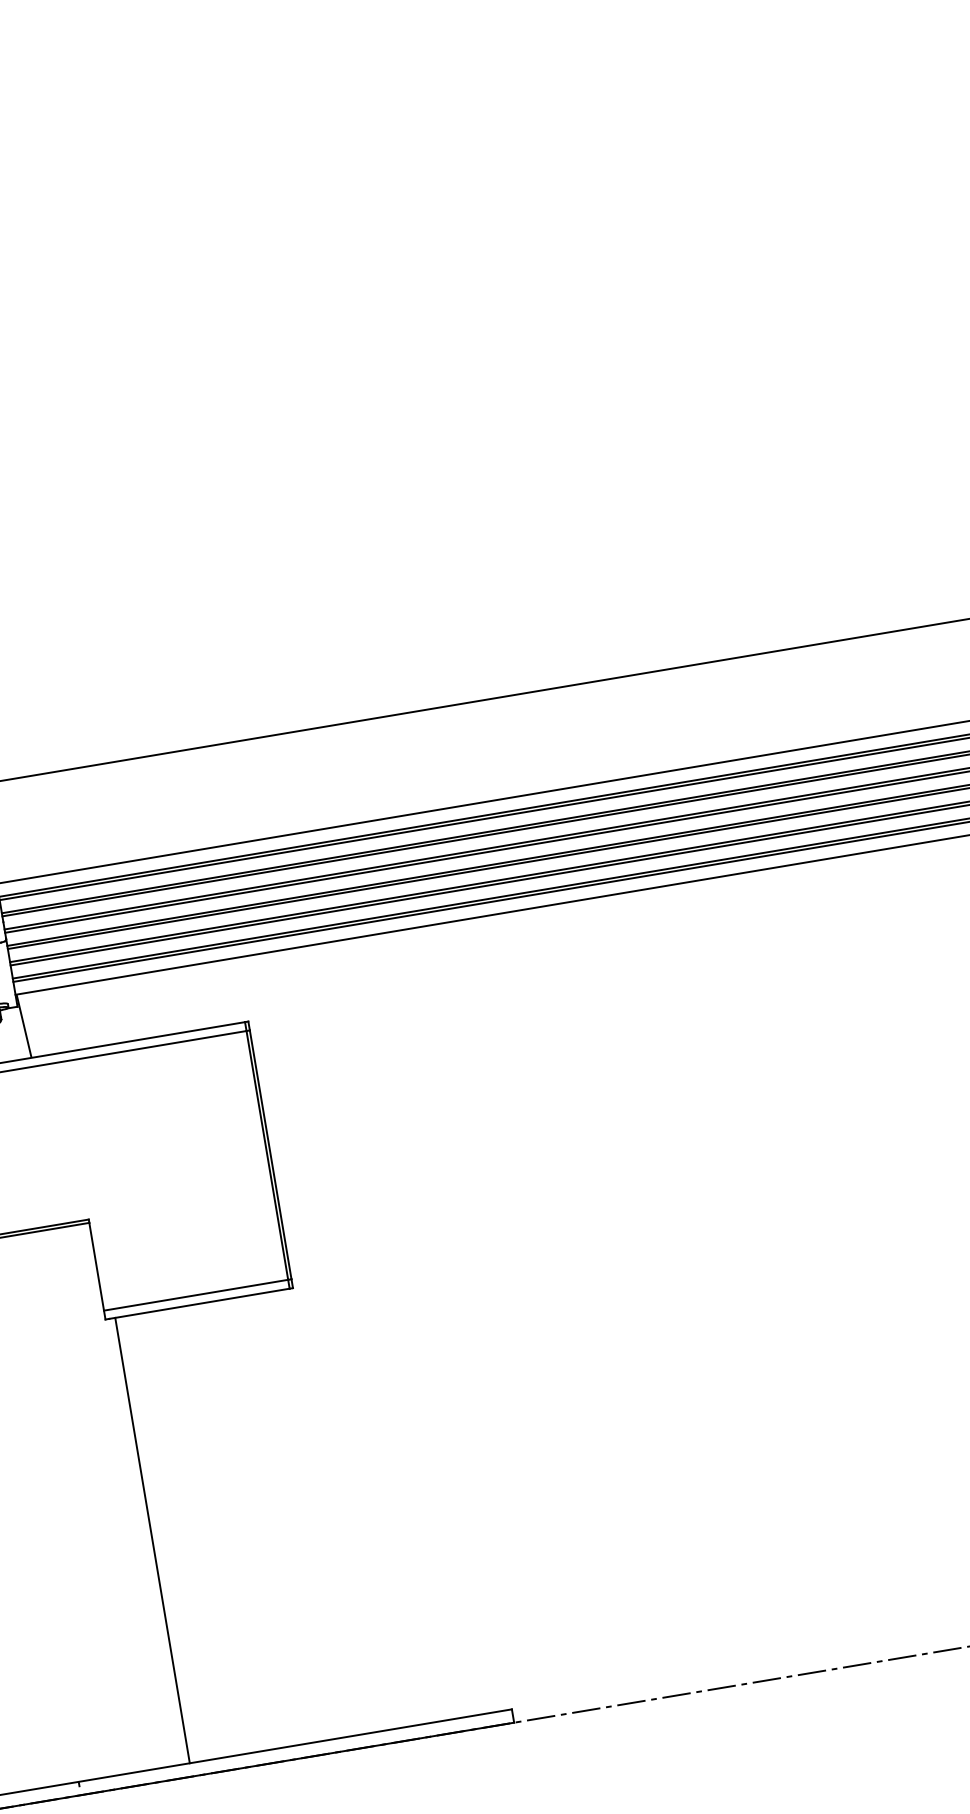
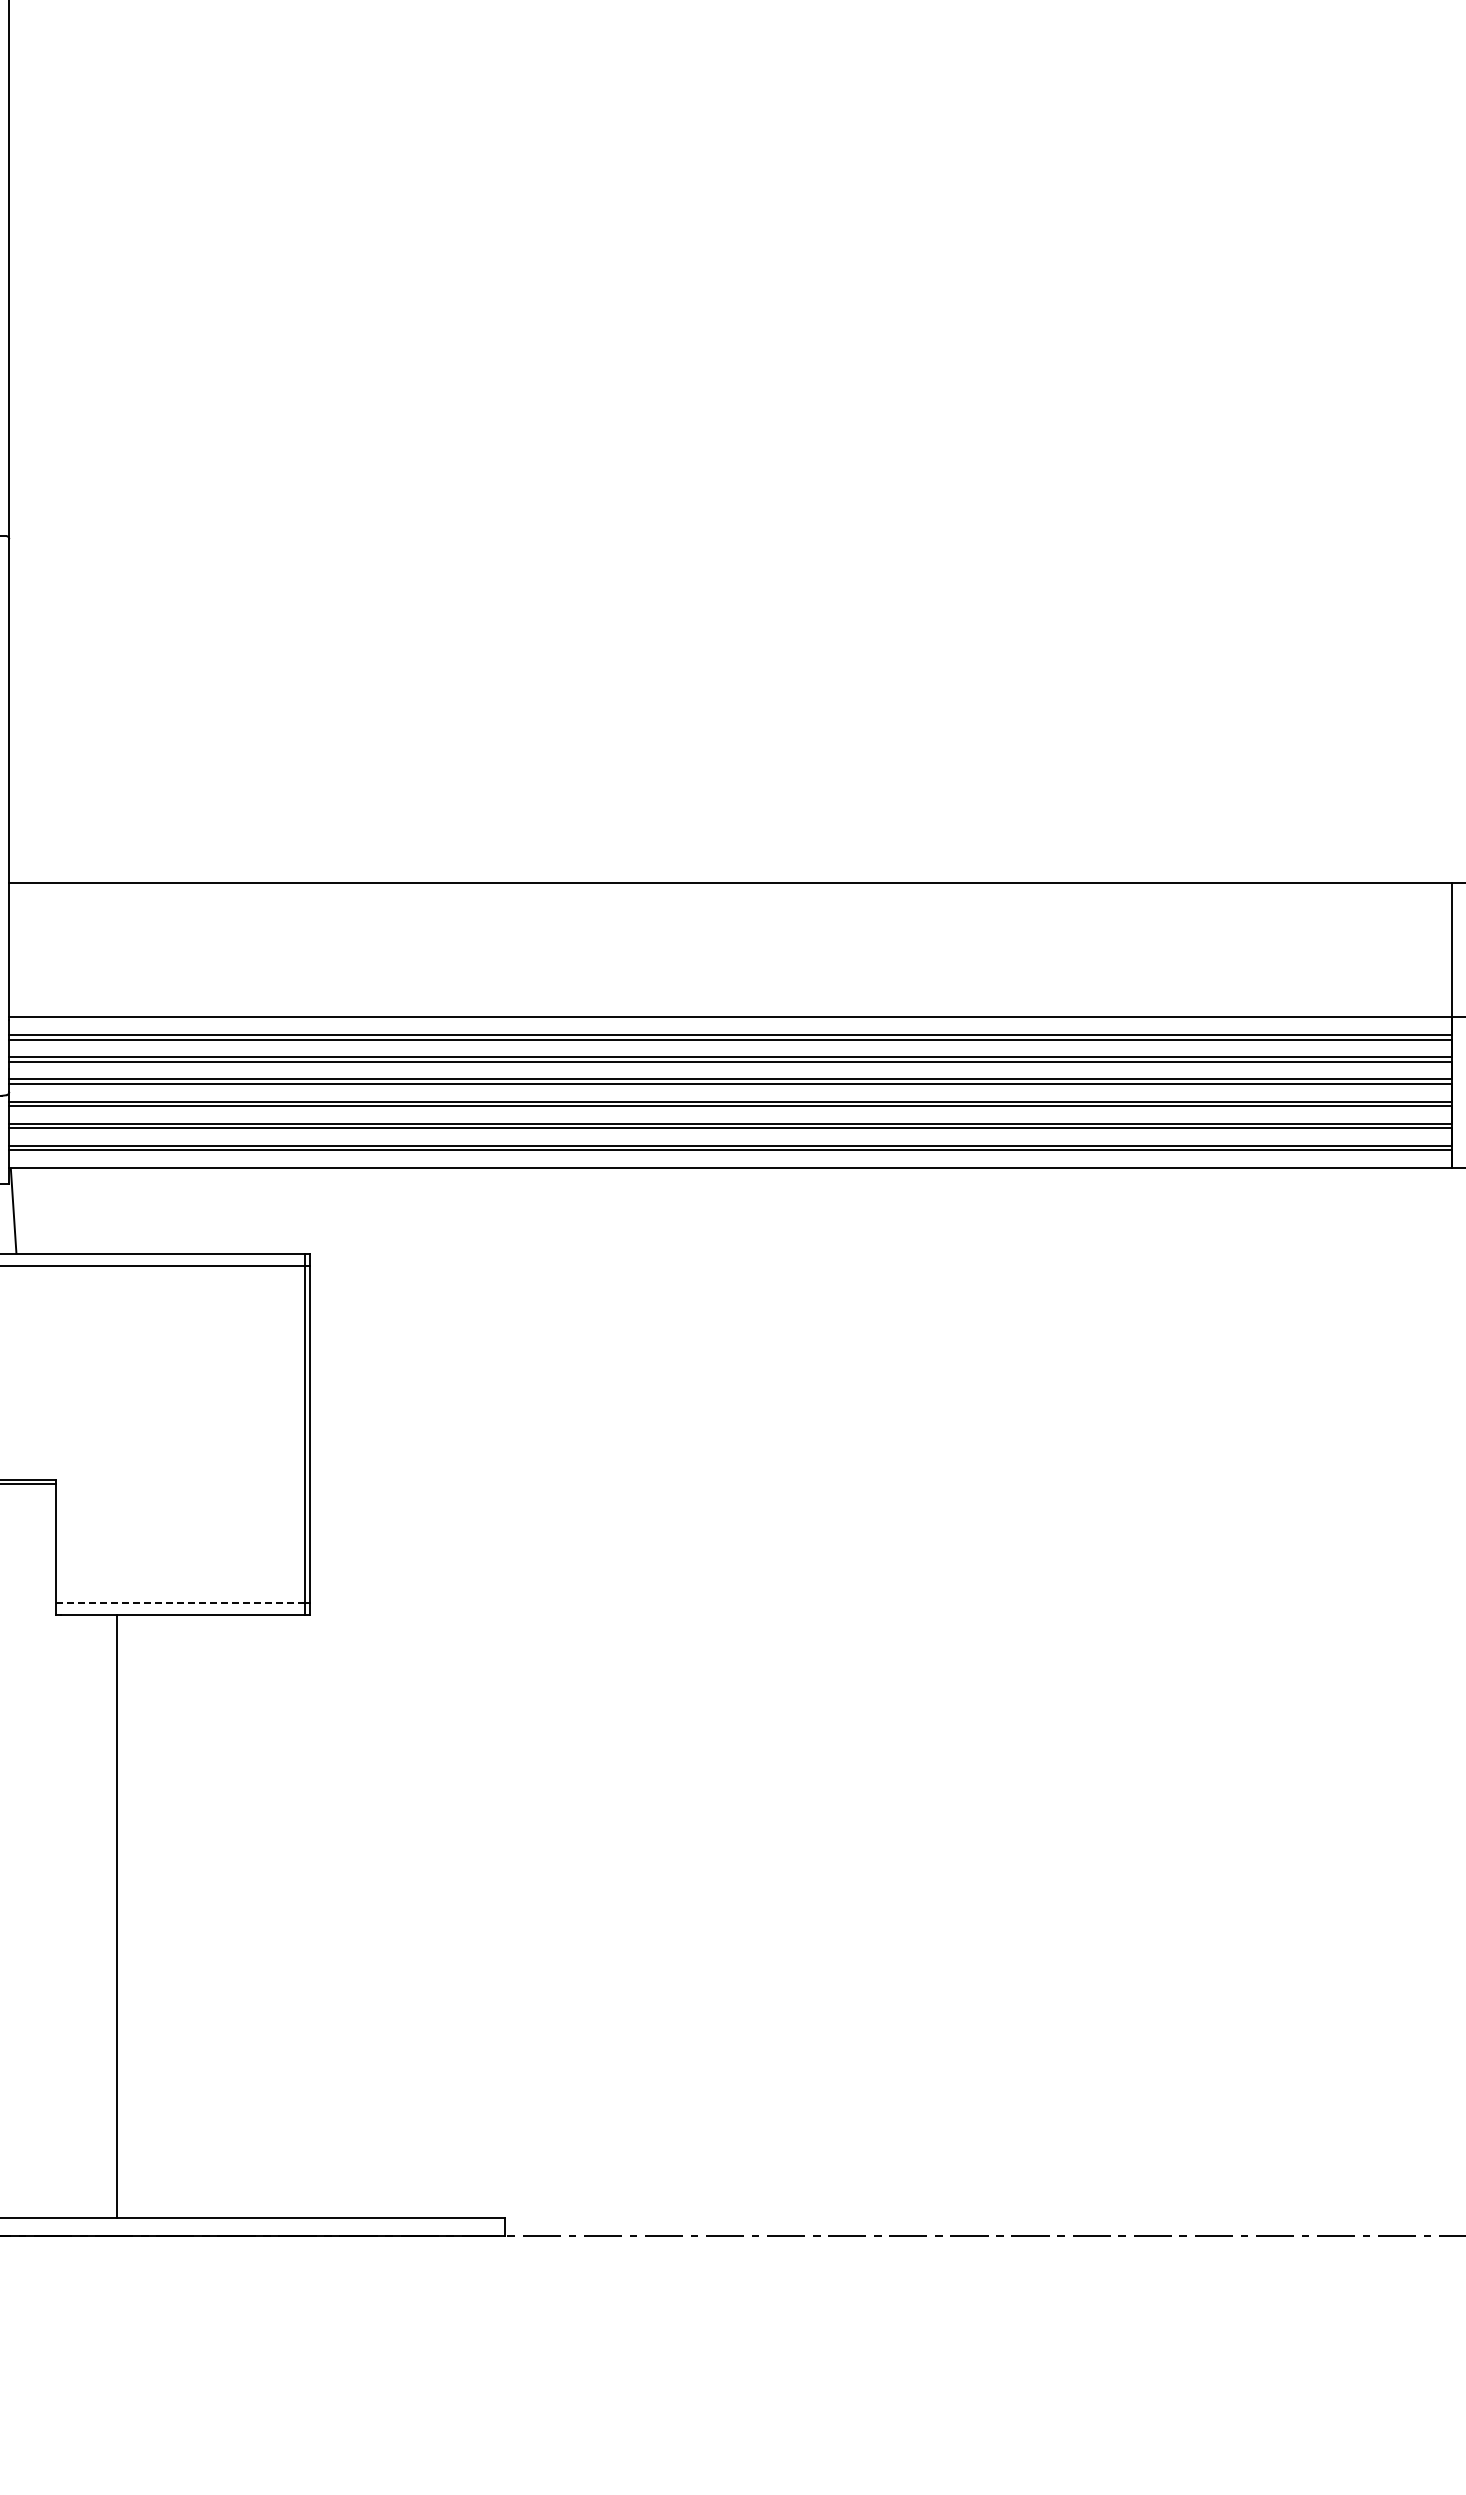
line: (195, 1295) -> (180, 1603), solid -> dashed
line: (152, 1540) -> (117, 1916), moved

